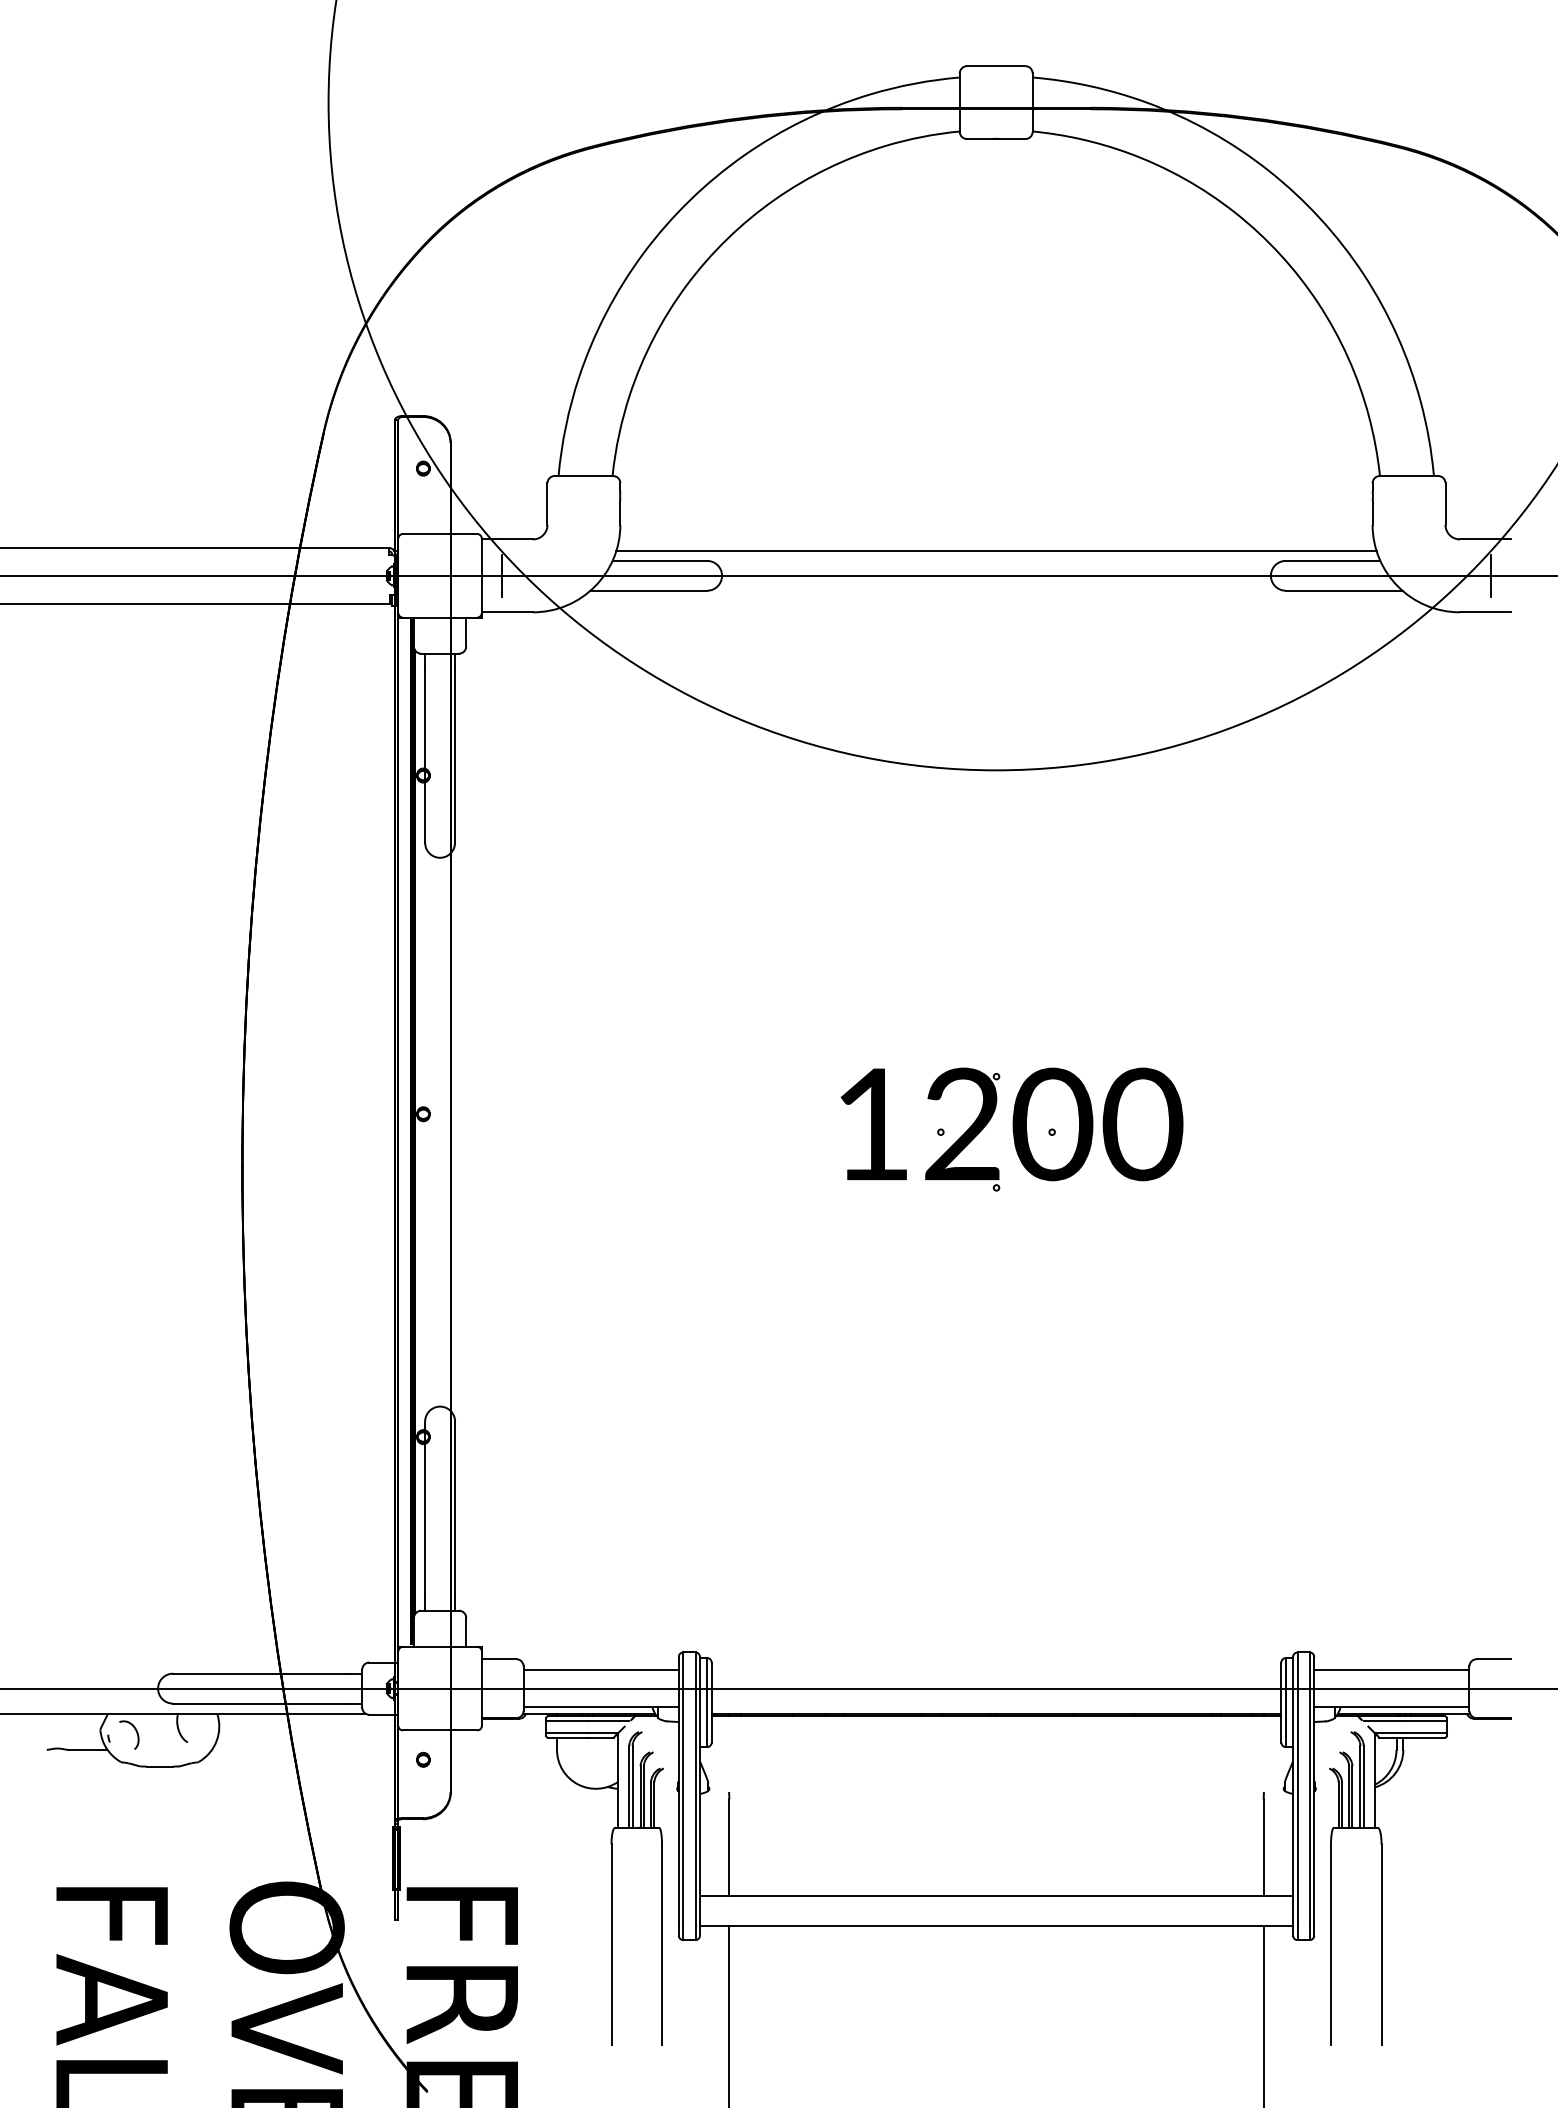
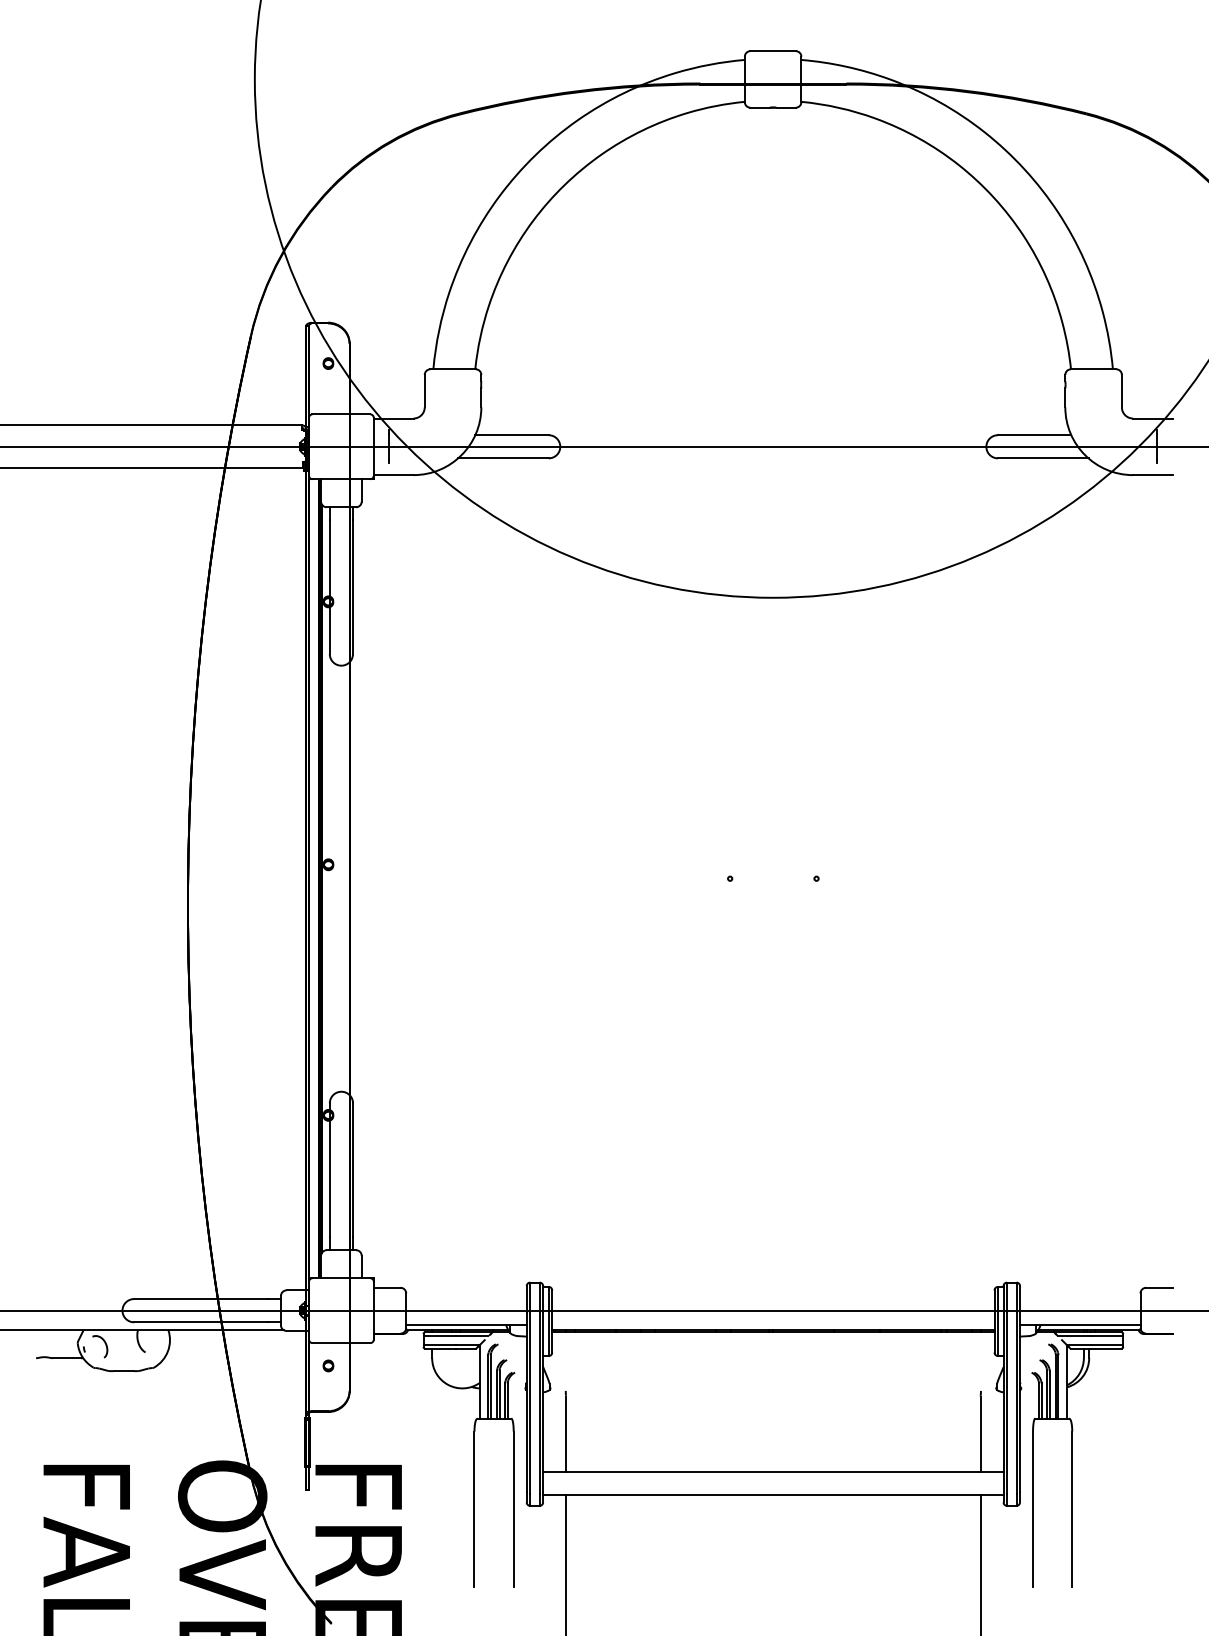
line: (996, 550) -> (773, 427), removed
part: (1011, 1129) -> (784, 876), removed
line: (600, 1669) -> (465, 1295), removed
line: (1391, 1669) -> (1079, 1295), removed

